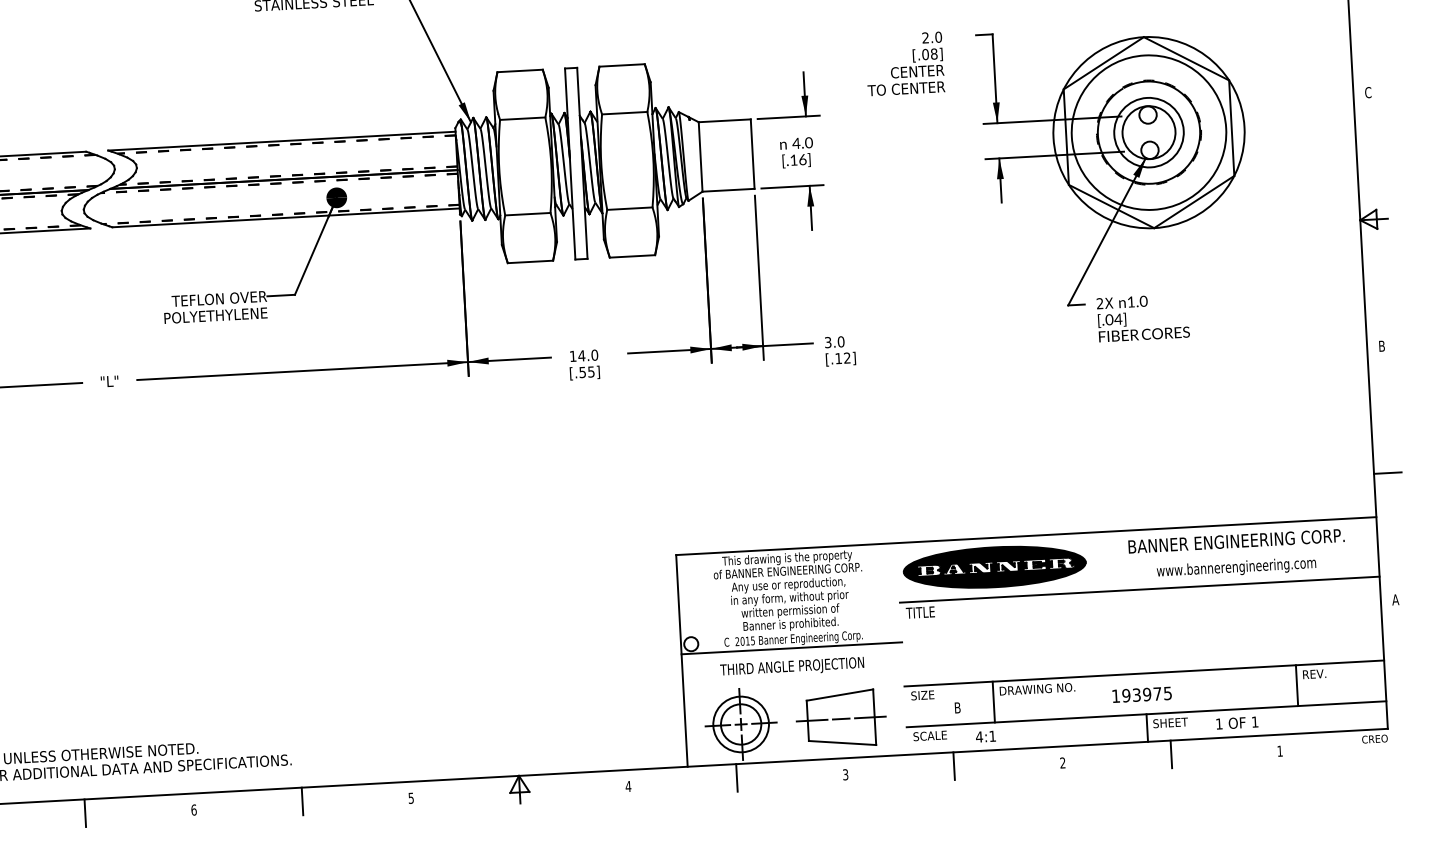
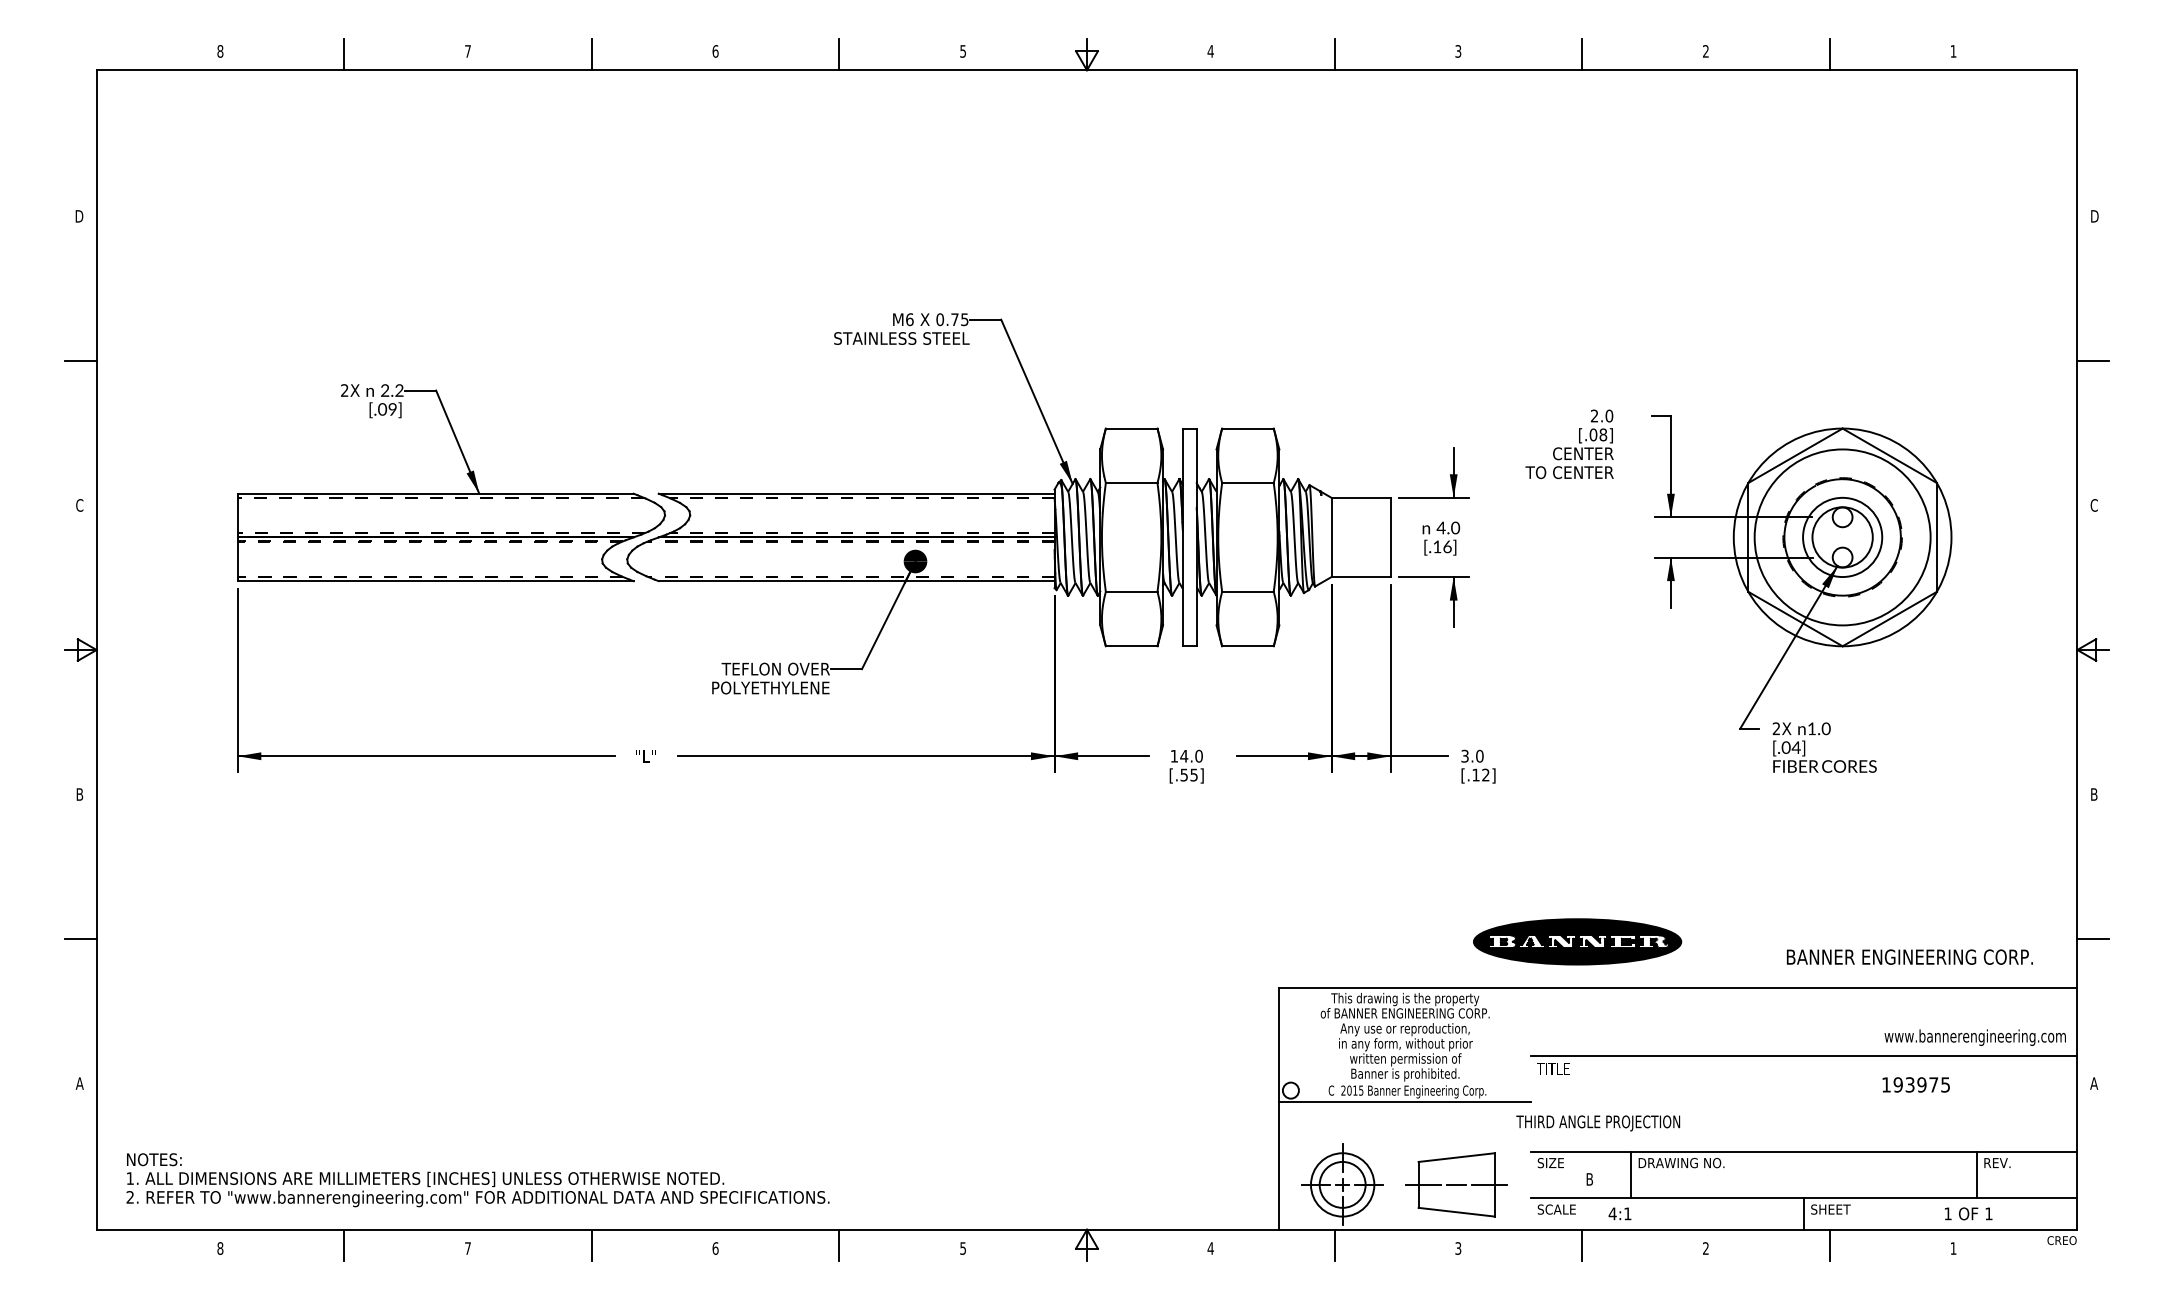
text: (1236, 540) -> (1909, 956), moved
part: (994, 566) -> (1577, 941), moved
text: (1235, 567) -> (1974, 1037), moved
text: (792, 667) -> (1598, 1123), moved
text: (1141, 694) -> (1915, 1084), moved
text: (1237, 722) -> (1968, 1213), moved

